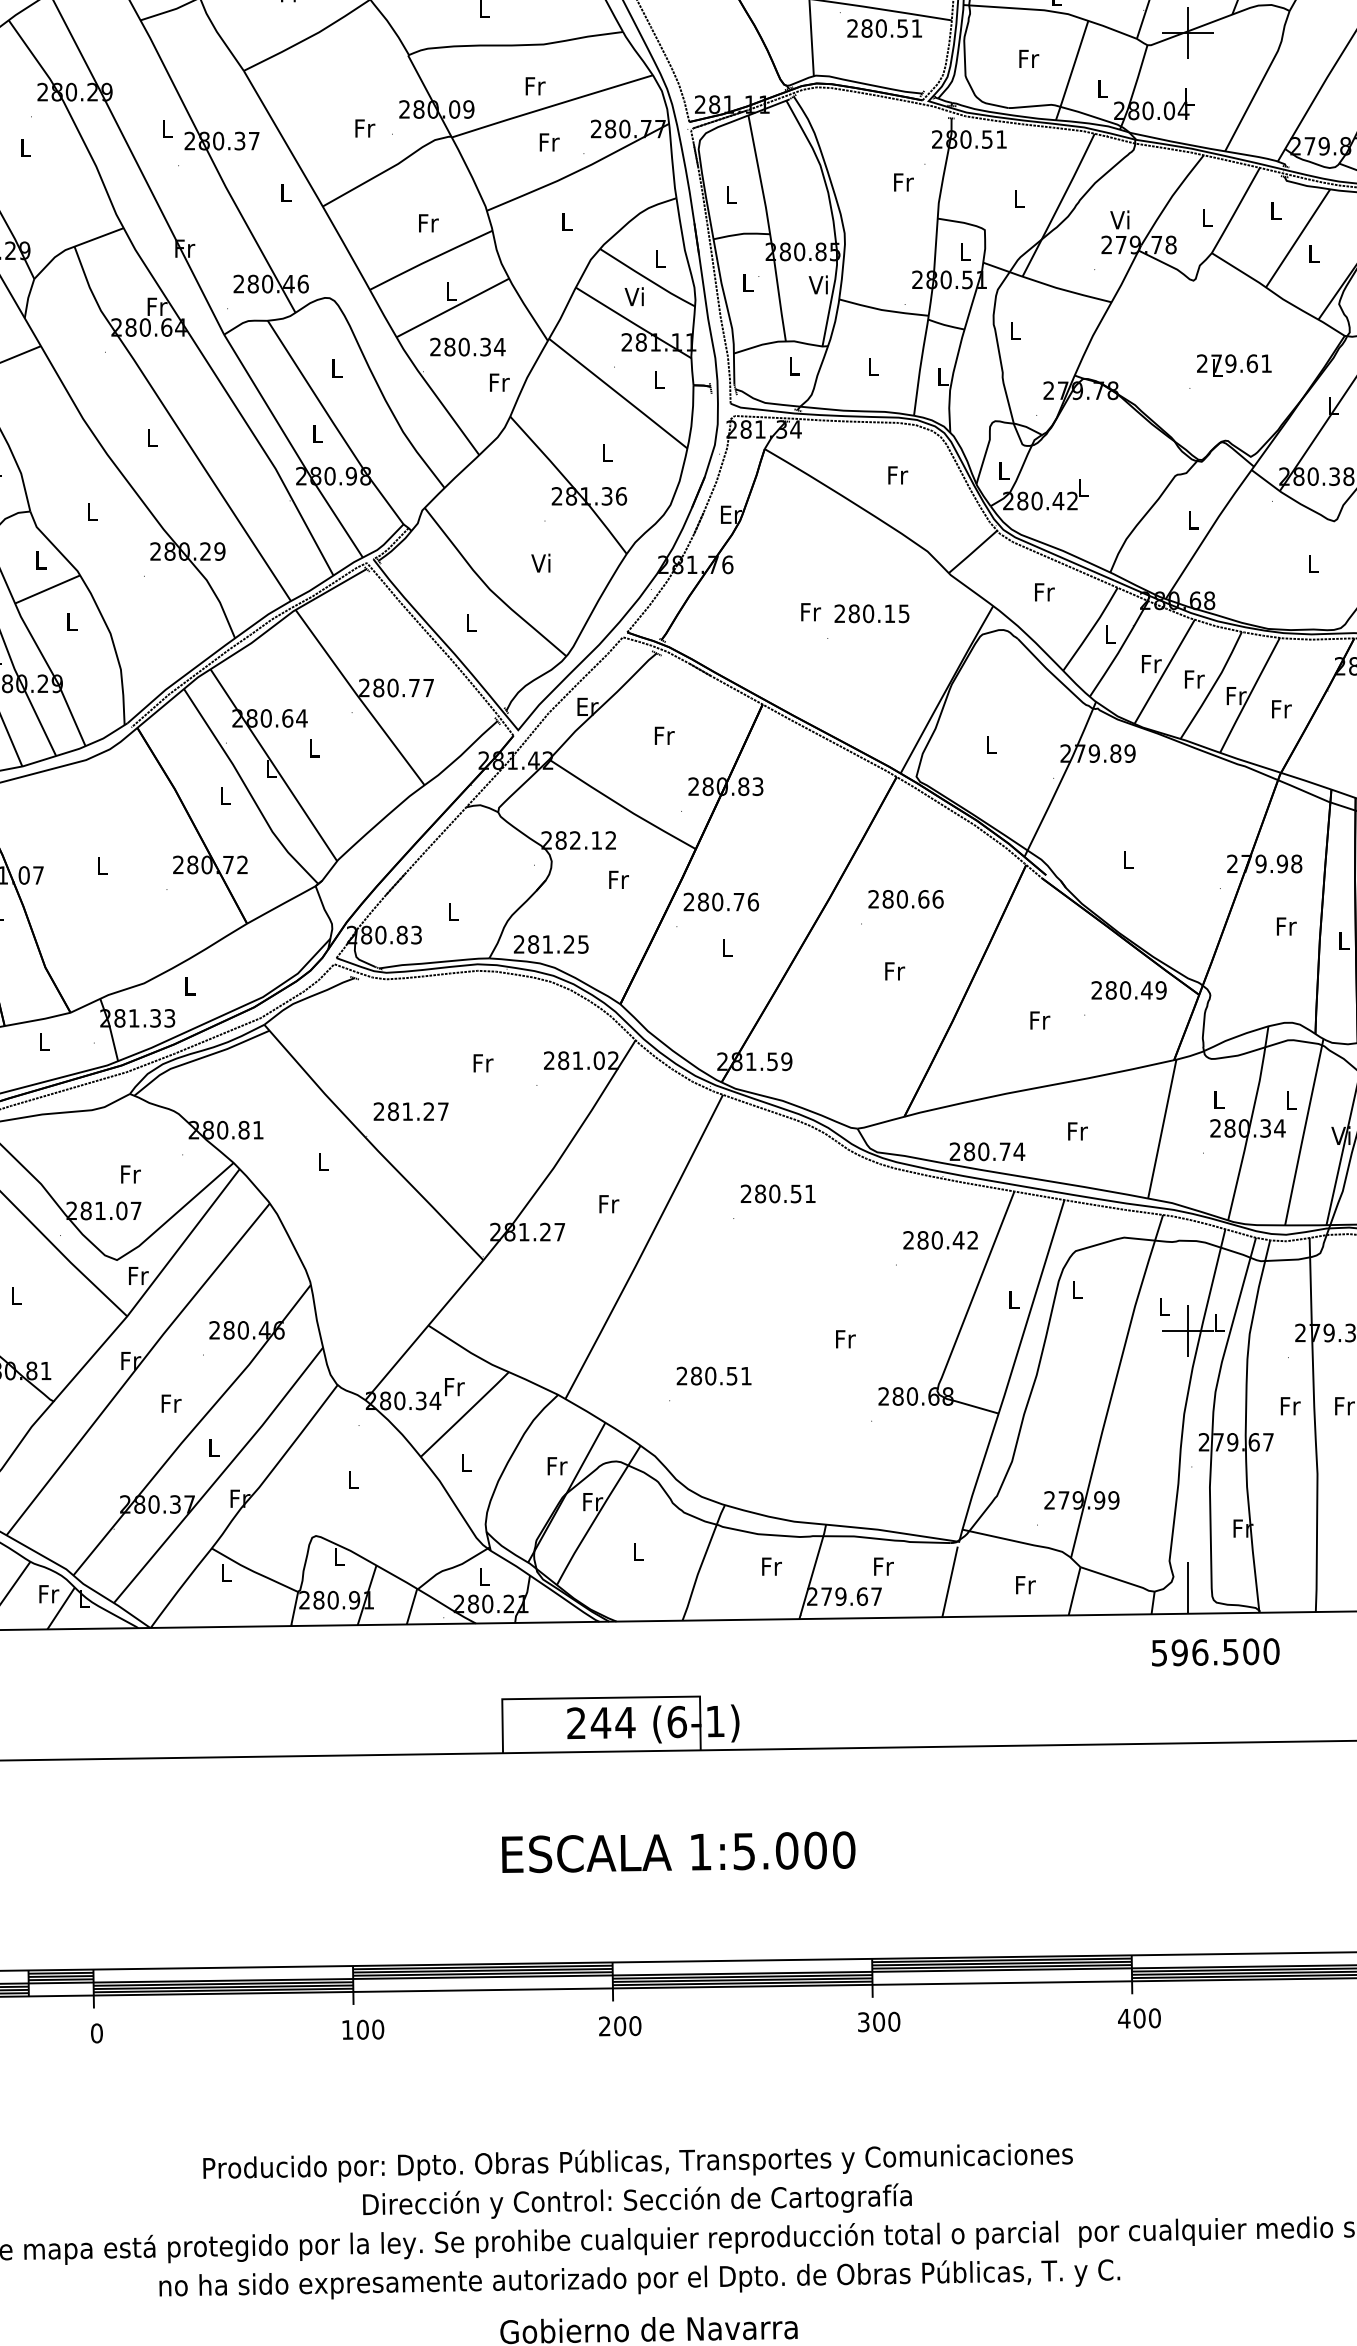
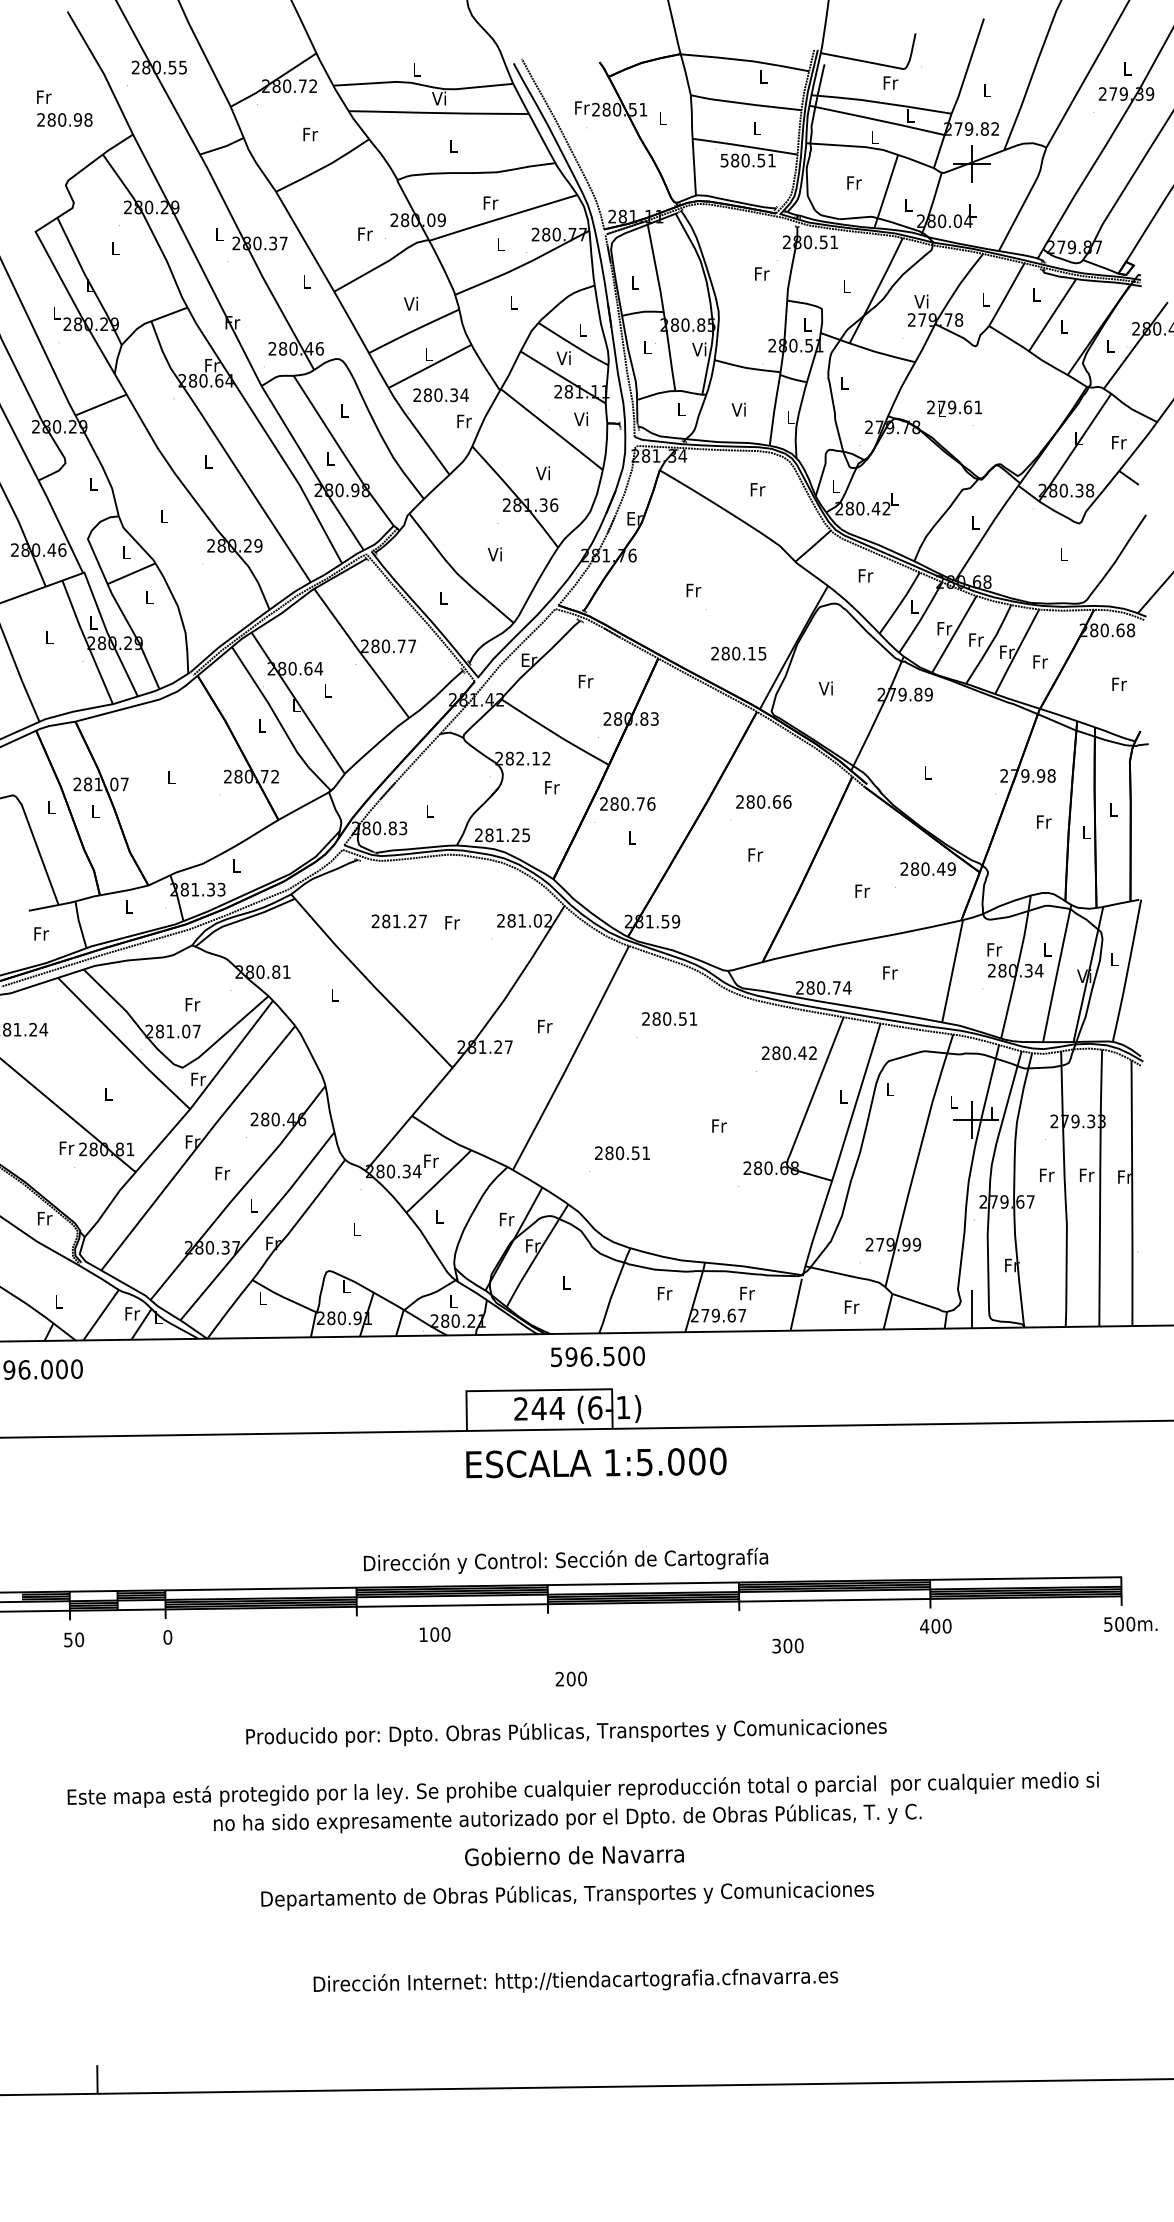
text: (852, 28) -> (724, 160), 280.51 -> 580.51
text: (549, 142) -> (501, 244), Fr -> L
text: (427, 222) -> (411, 303), Fr -> Vi
text: (1234, 365) -> (954, 408), moved
text: (871, 366) -> (738, 409), L -> Vi
text: (657, 378) -> (580, 418), L -> Vi
text: (605, 453) -> (542, 473), L -> Vi
text: (871, 613) -> (738, 653), moved
text: (989, 745) -> (825, 688), L -> Vi
text: (1219, 1099) -> (994, 949), L -> Fr
text: (410, 1111) -> (398, 921), moved
text: (1215, 1652) -> (597, 1356), moved
text: (678, 1851) -> (596, 1462), moved
text: (878, 2021) -> (787, 1645), moved
text: (619, 2025) -> (570, 1678), moved
text: (362, 2029) -> (434, 1634), moved
text: (636, 2200) -> (565, 1560), moved

